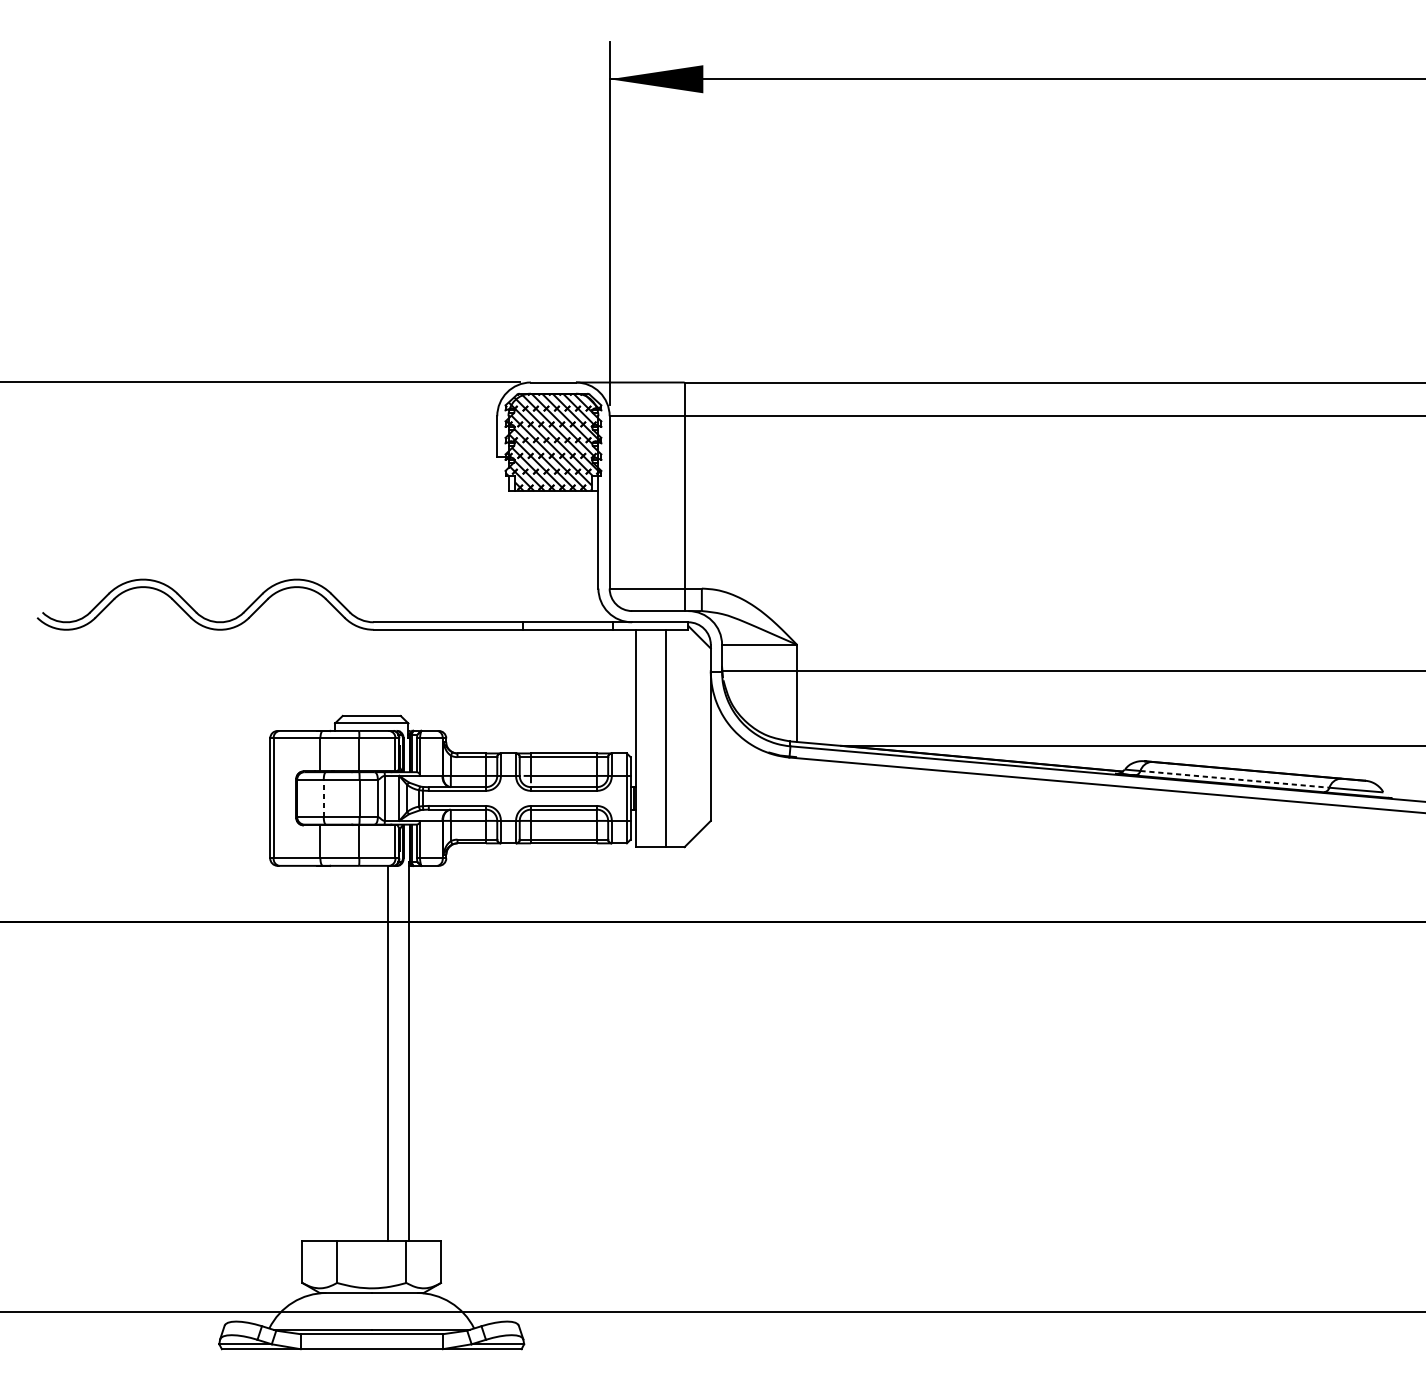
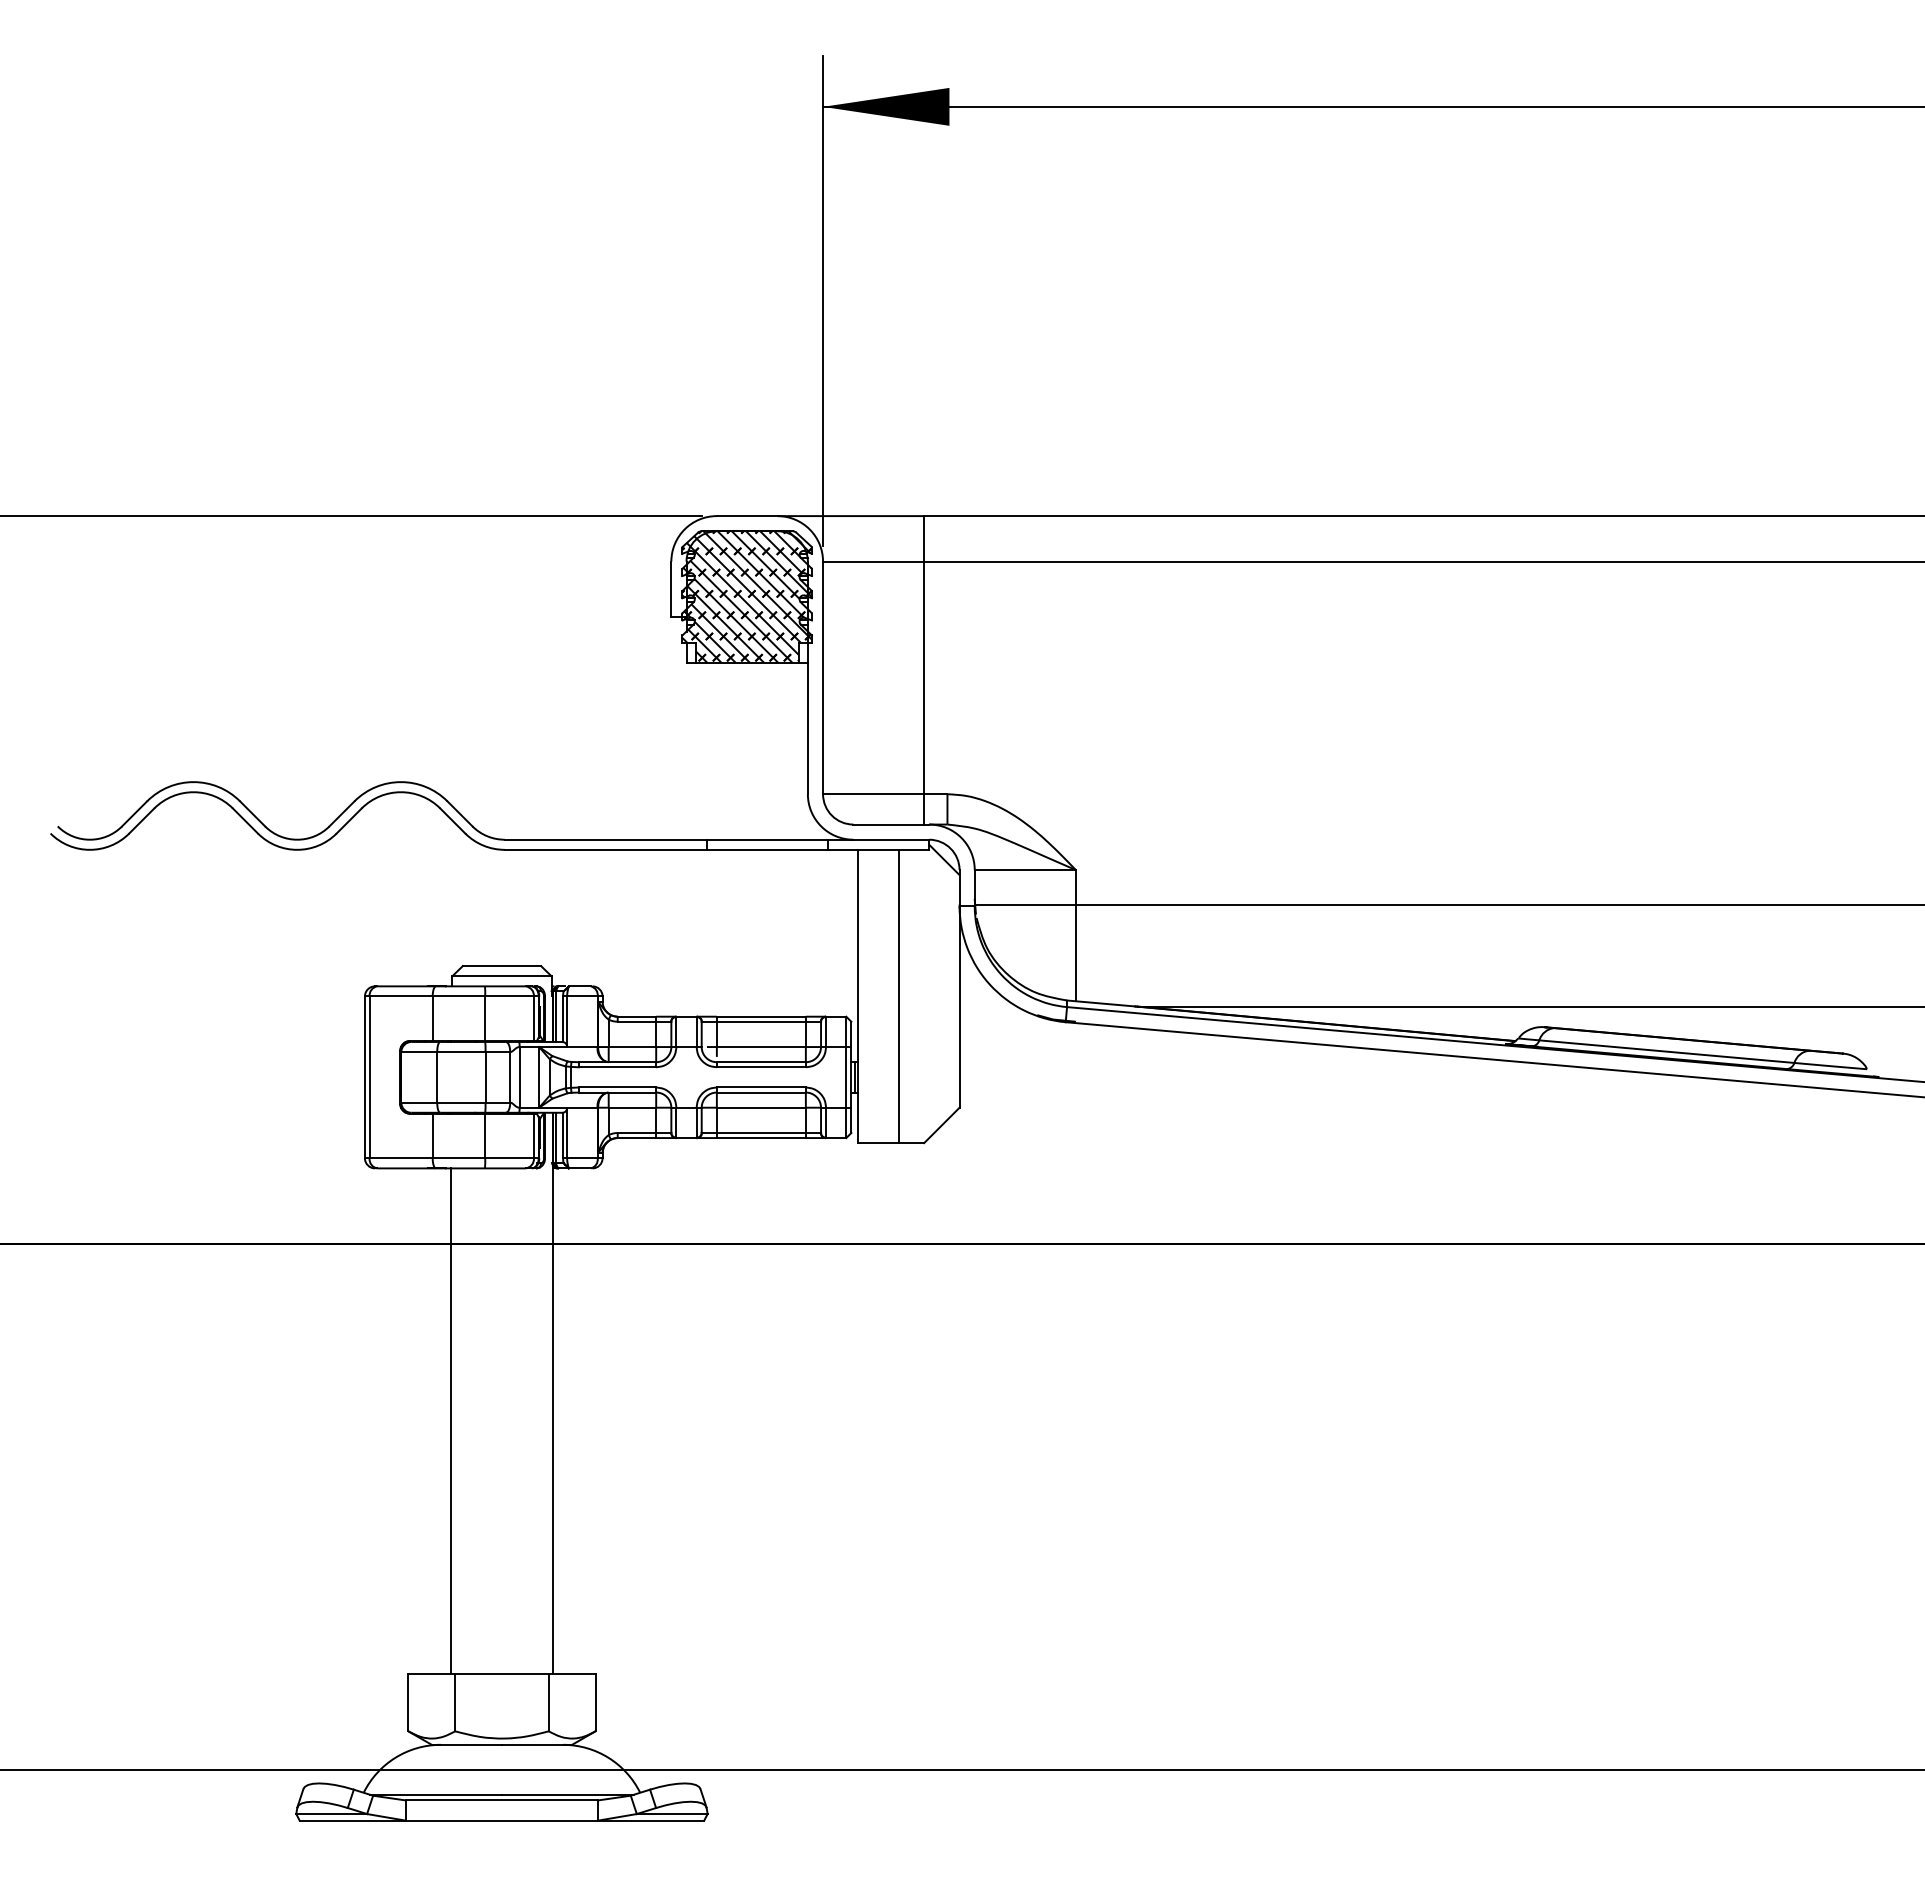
line: (1235, 779) -> (1667, 1051), dashed -> solid
line: (323, 797) -> (437, 1076), dashed -> solid
line: (387, 1053) -> (451, 1421), moved

